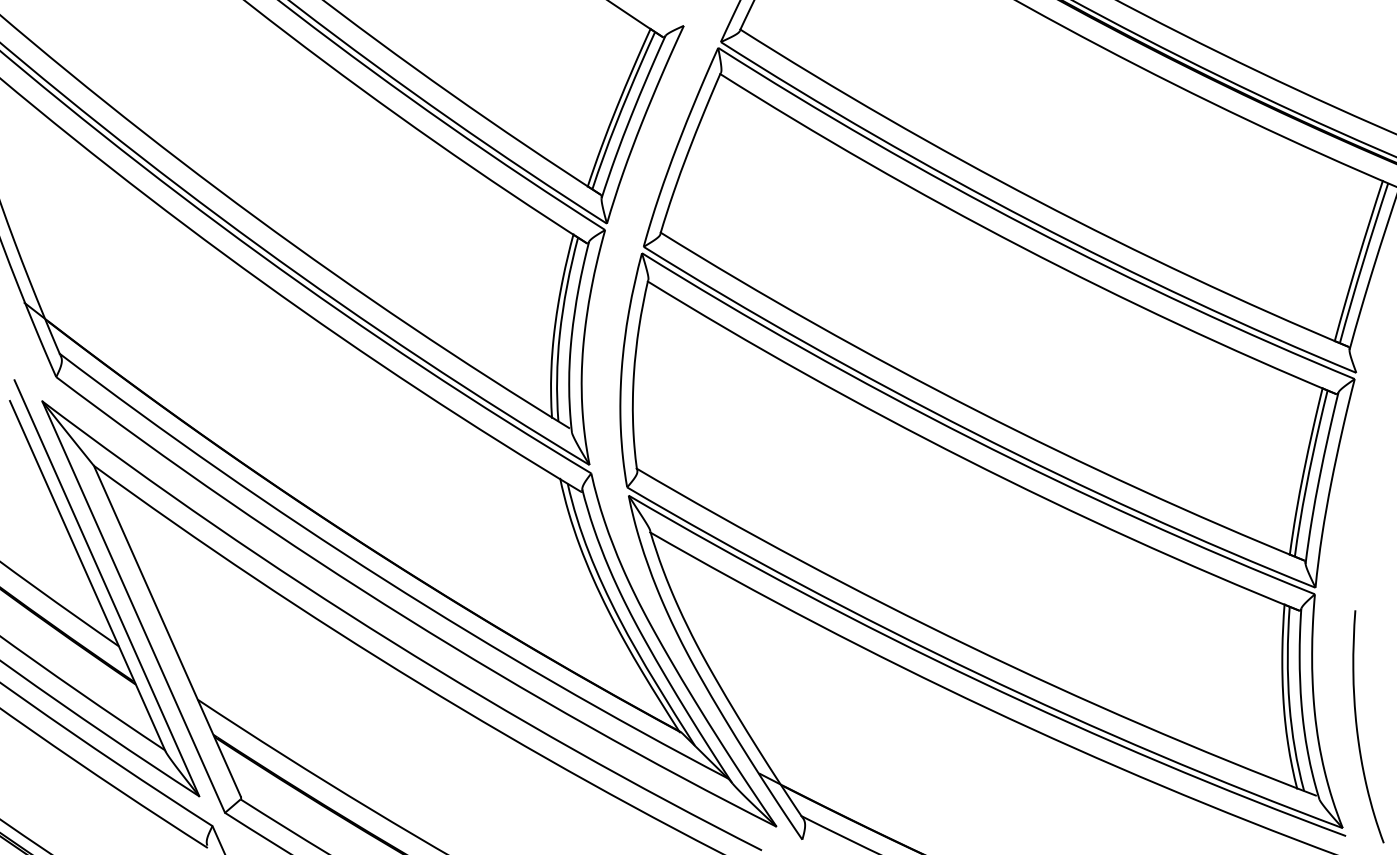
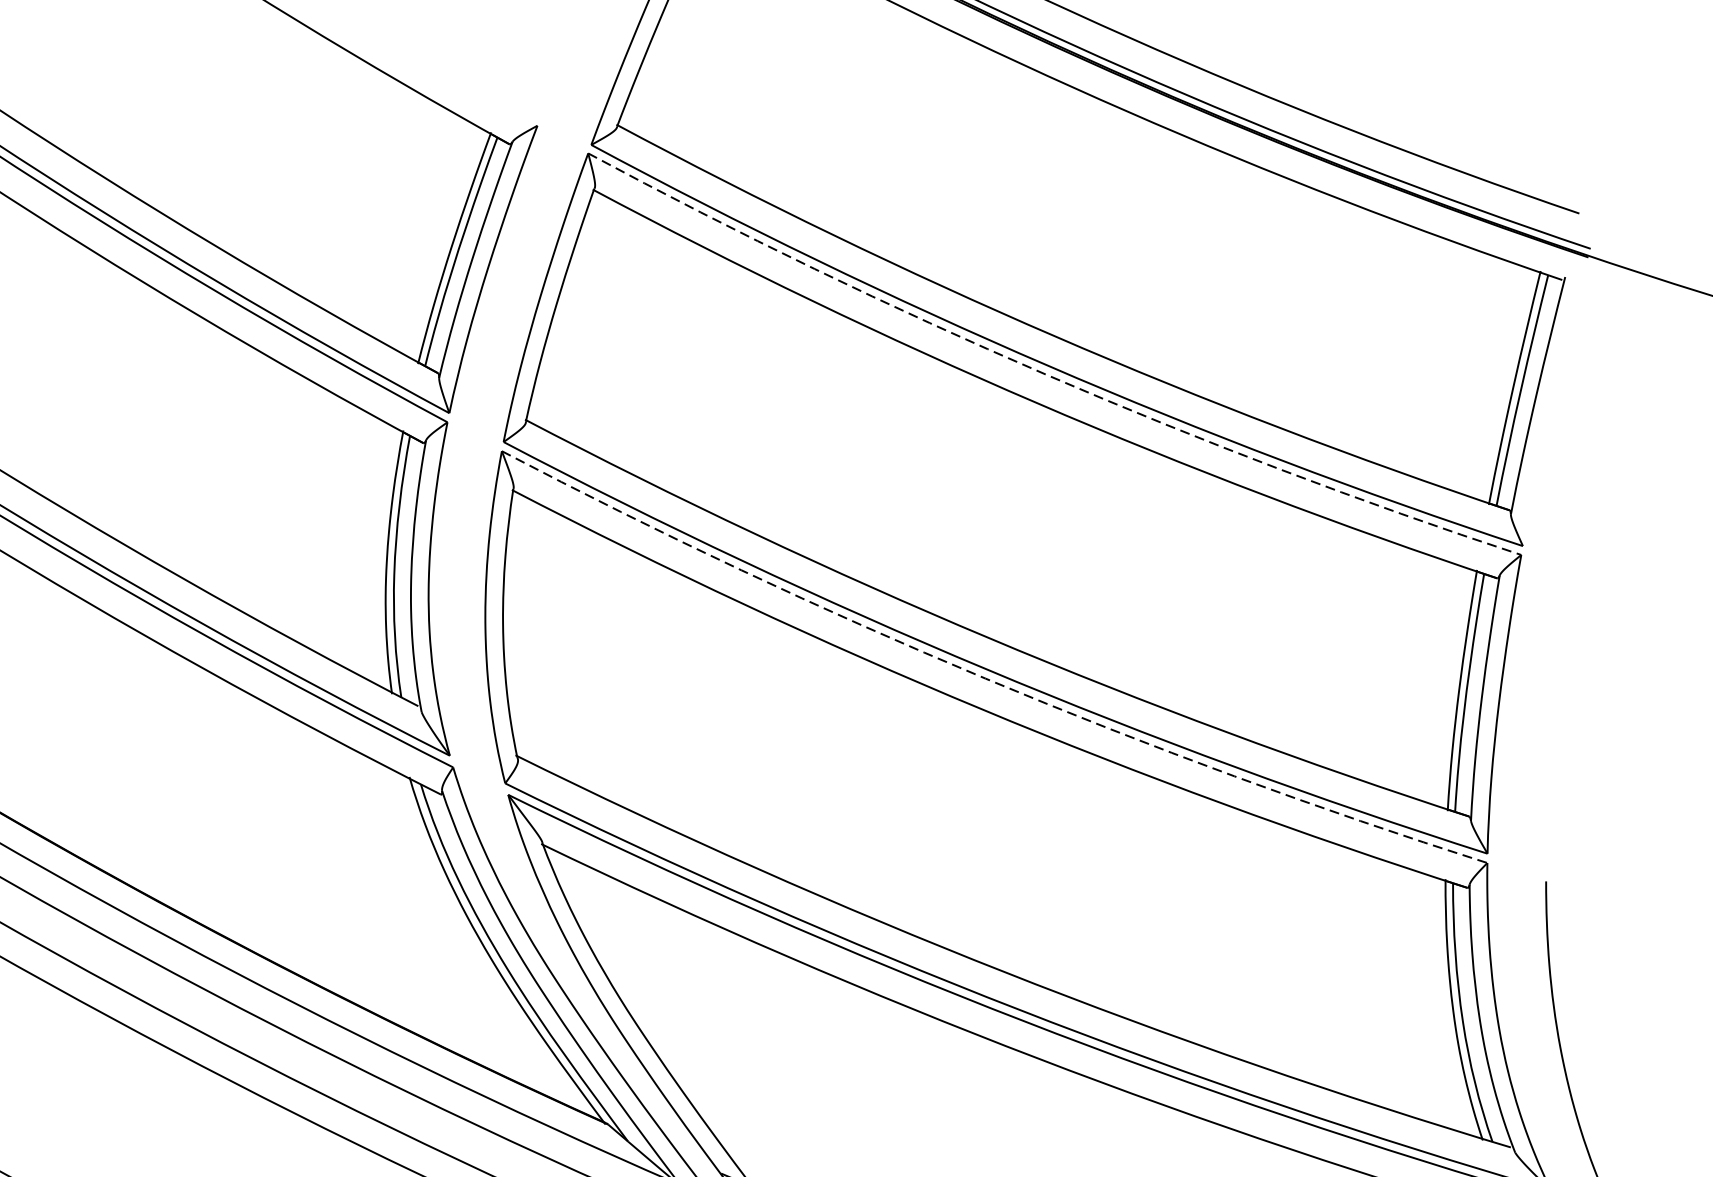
arc: (1029, 227) -> (1046, 374), solid -> dashed
arc: (971, 438) -> (986, 678), solid -> dashed

